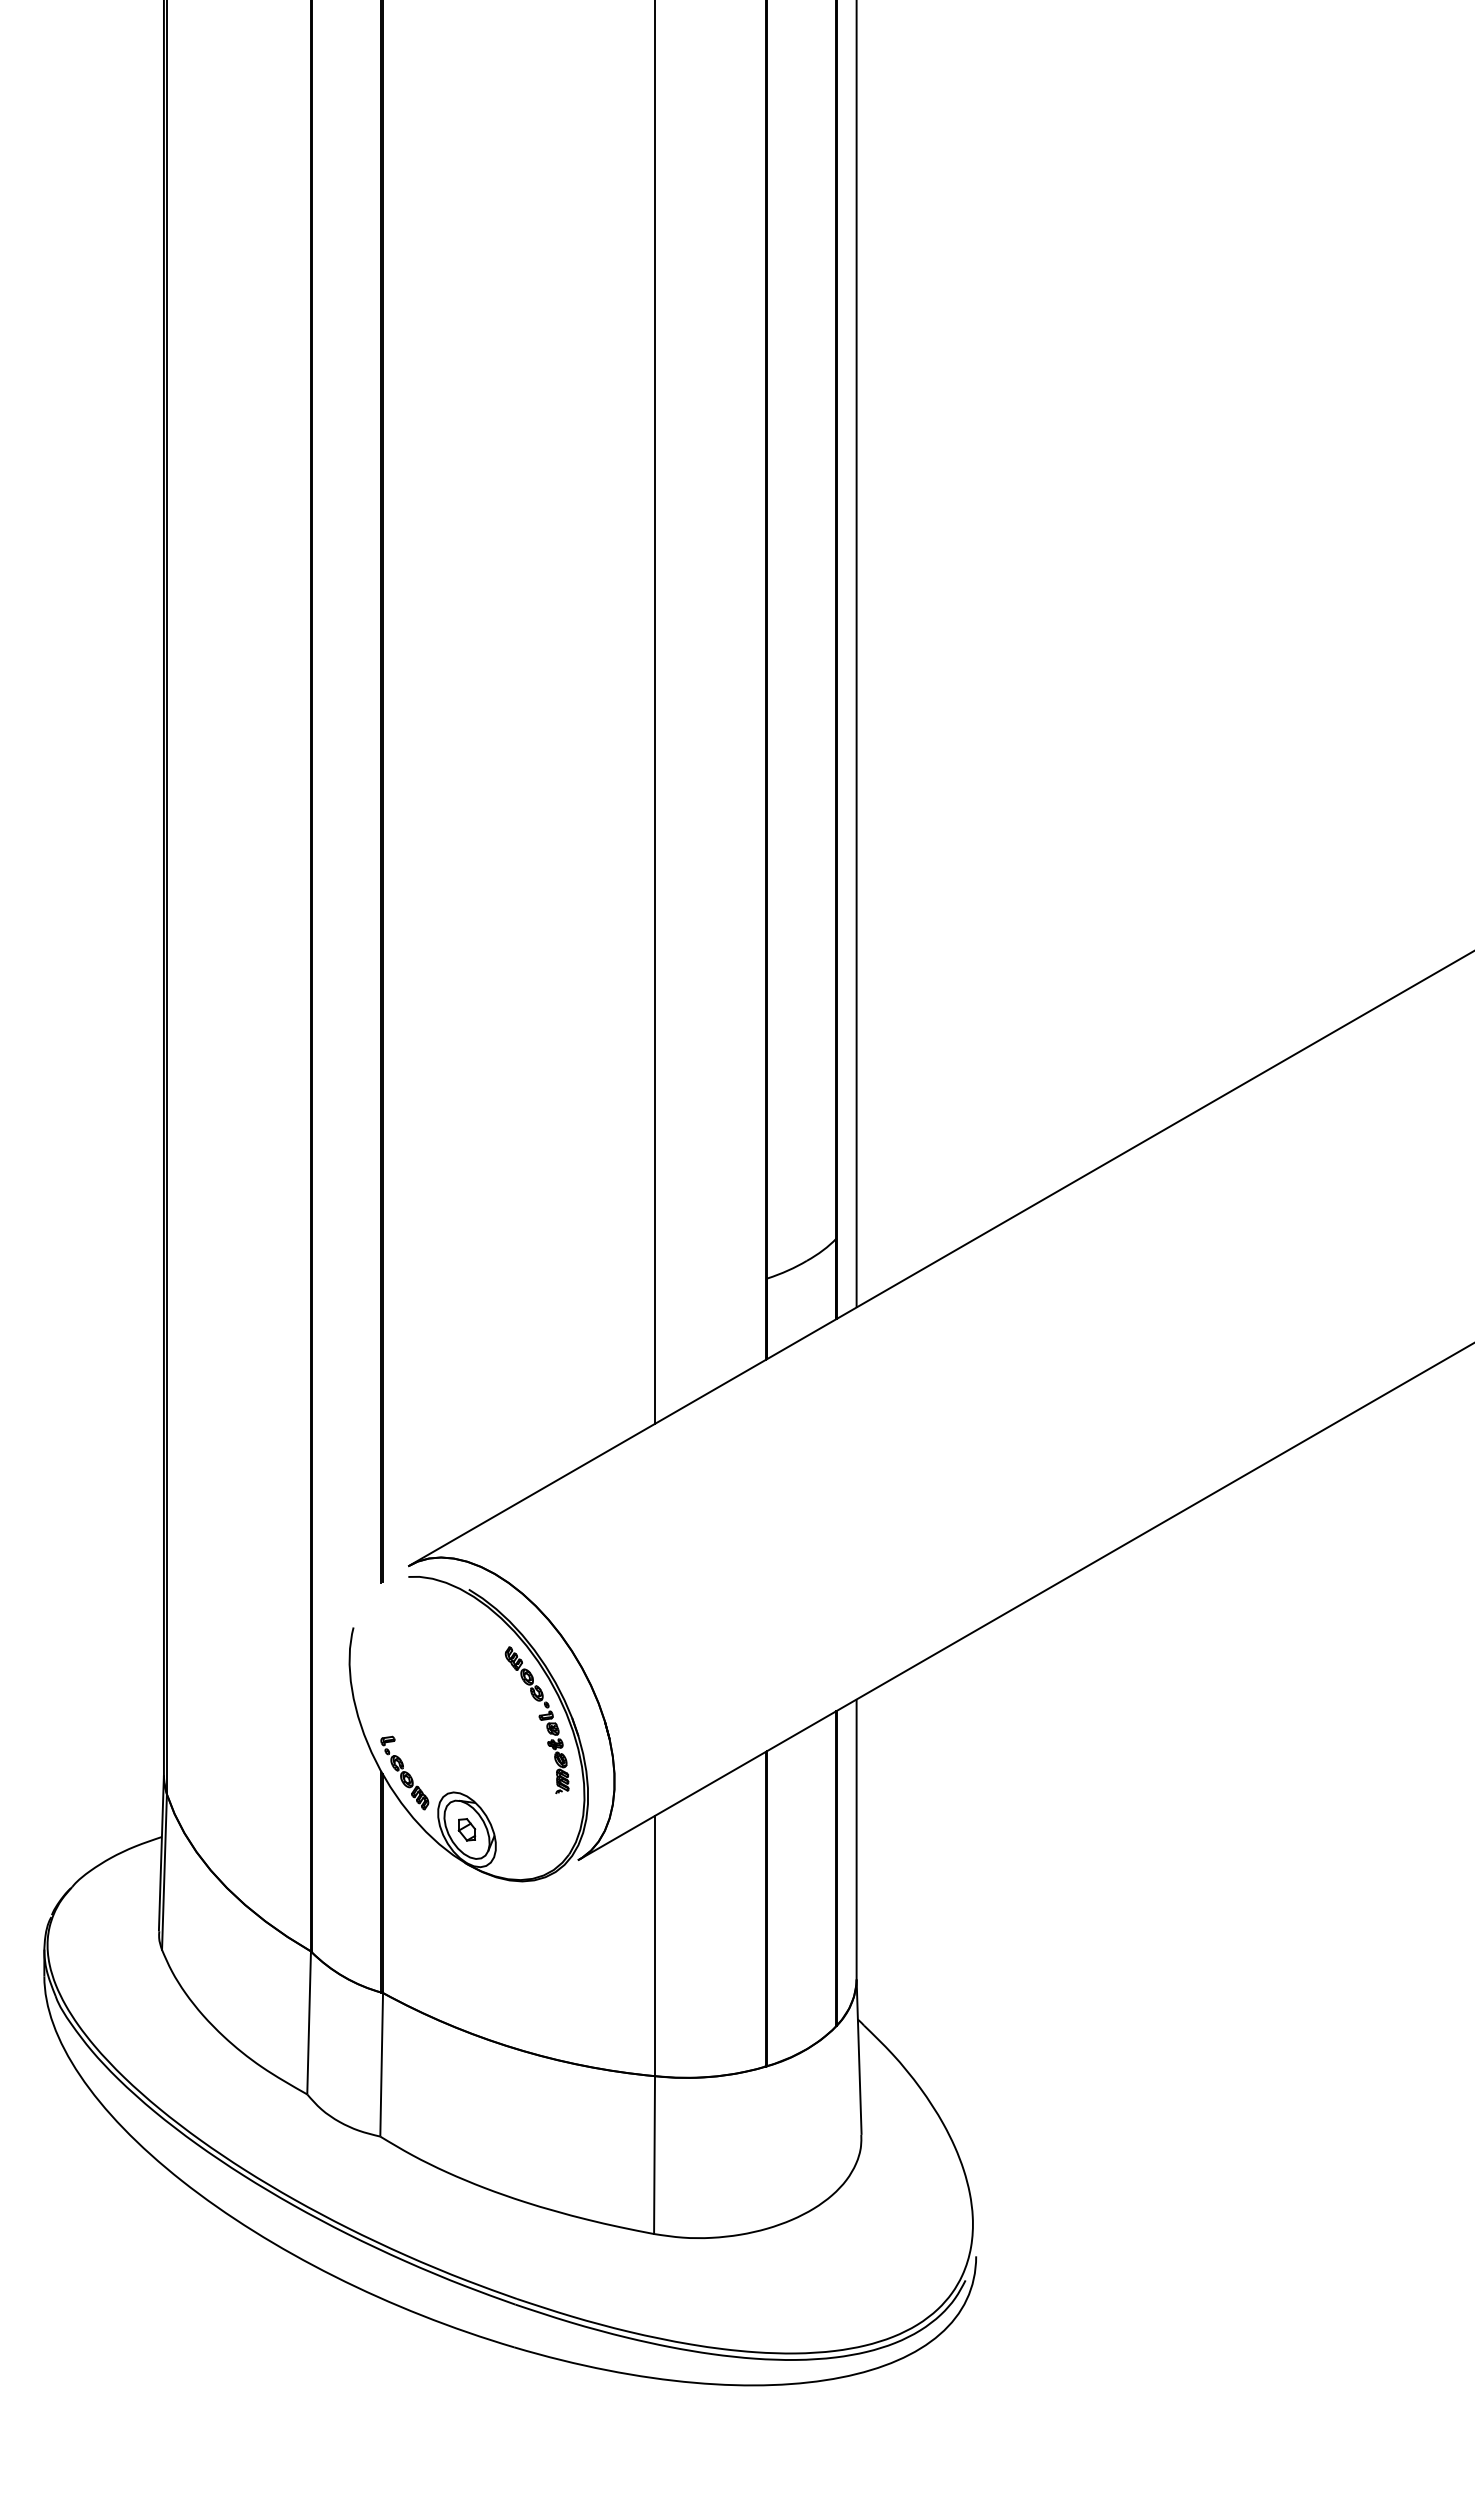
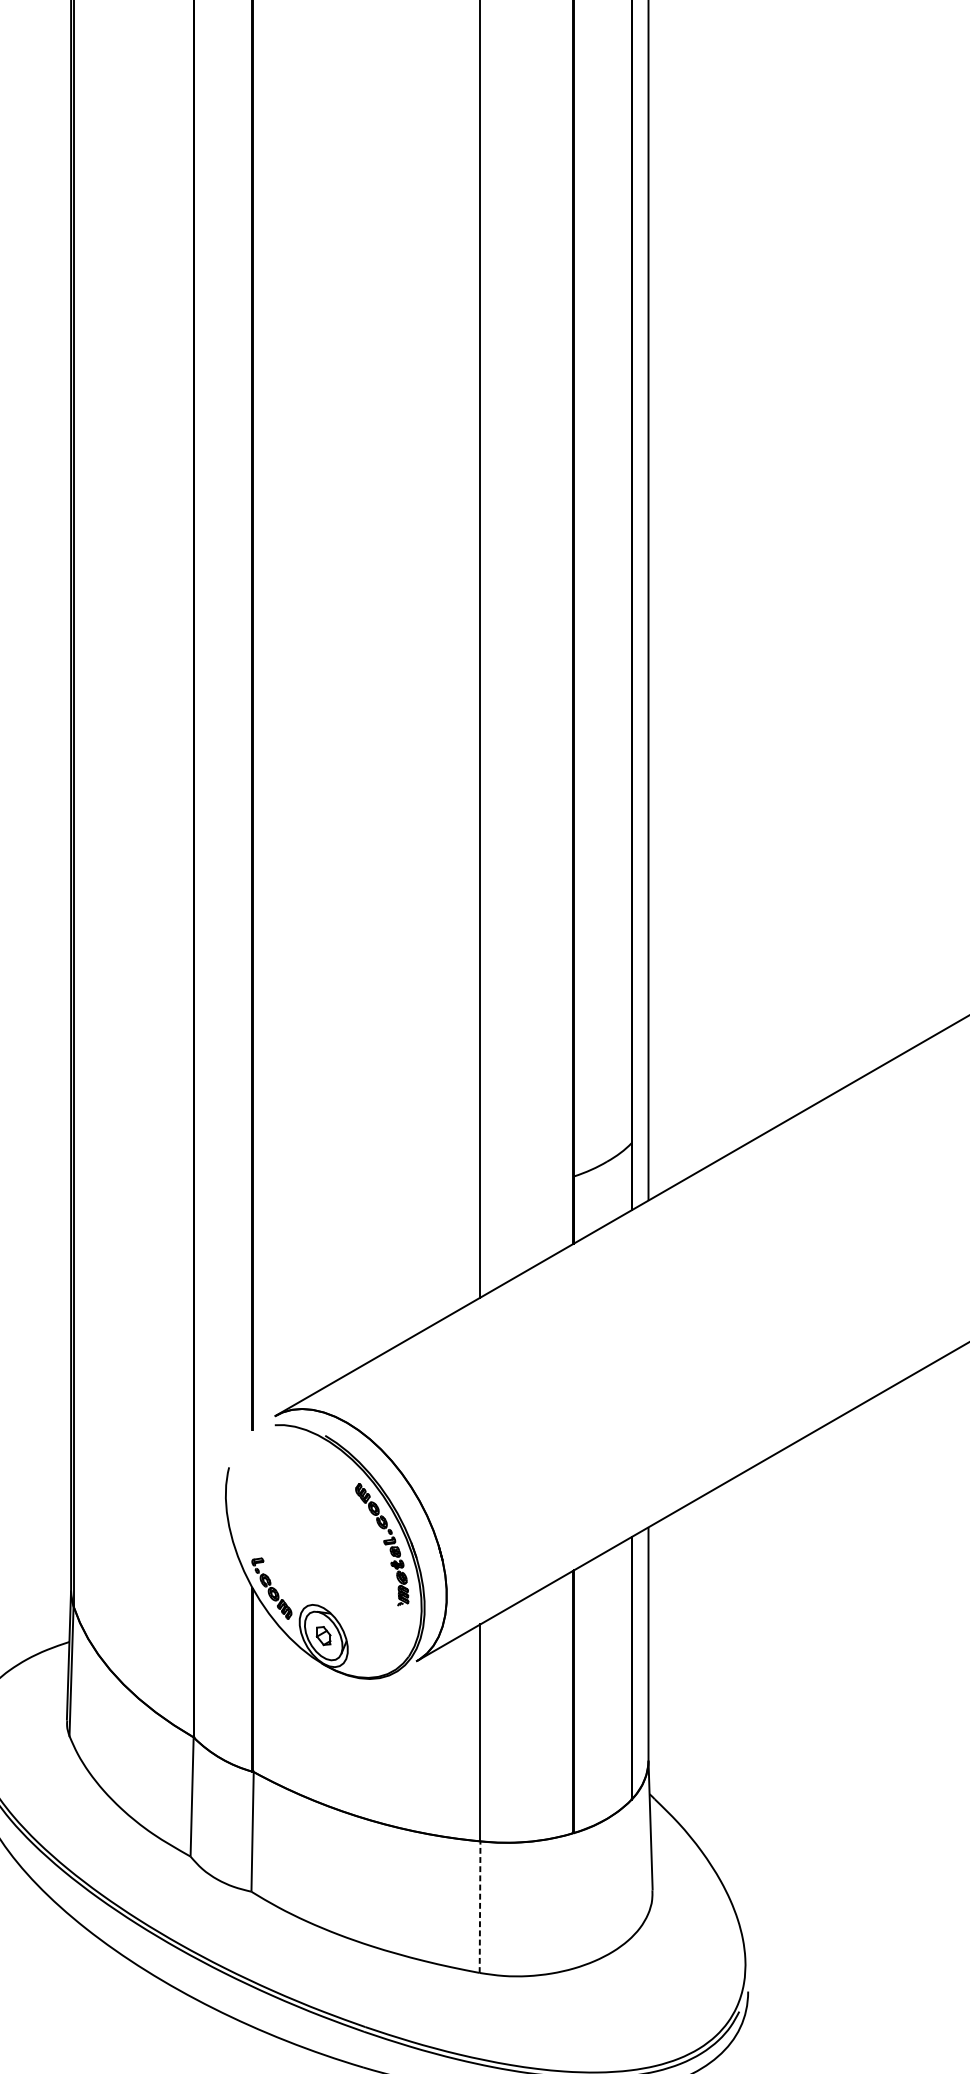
line: (654, 2155) -> (480, 1907), solid -> dashed

